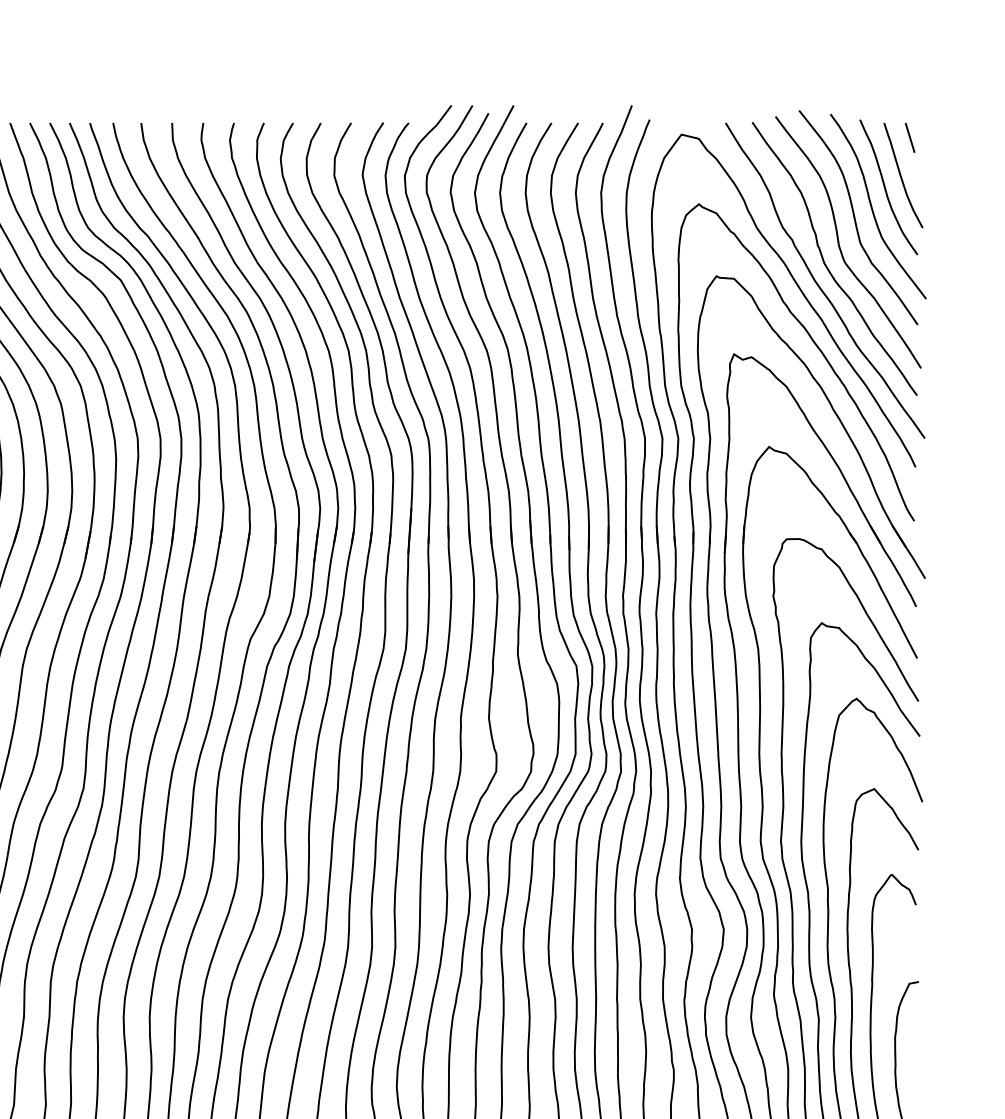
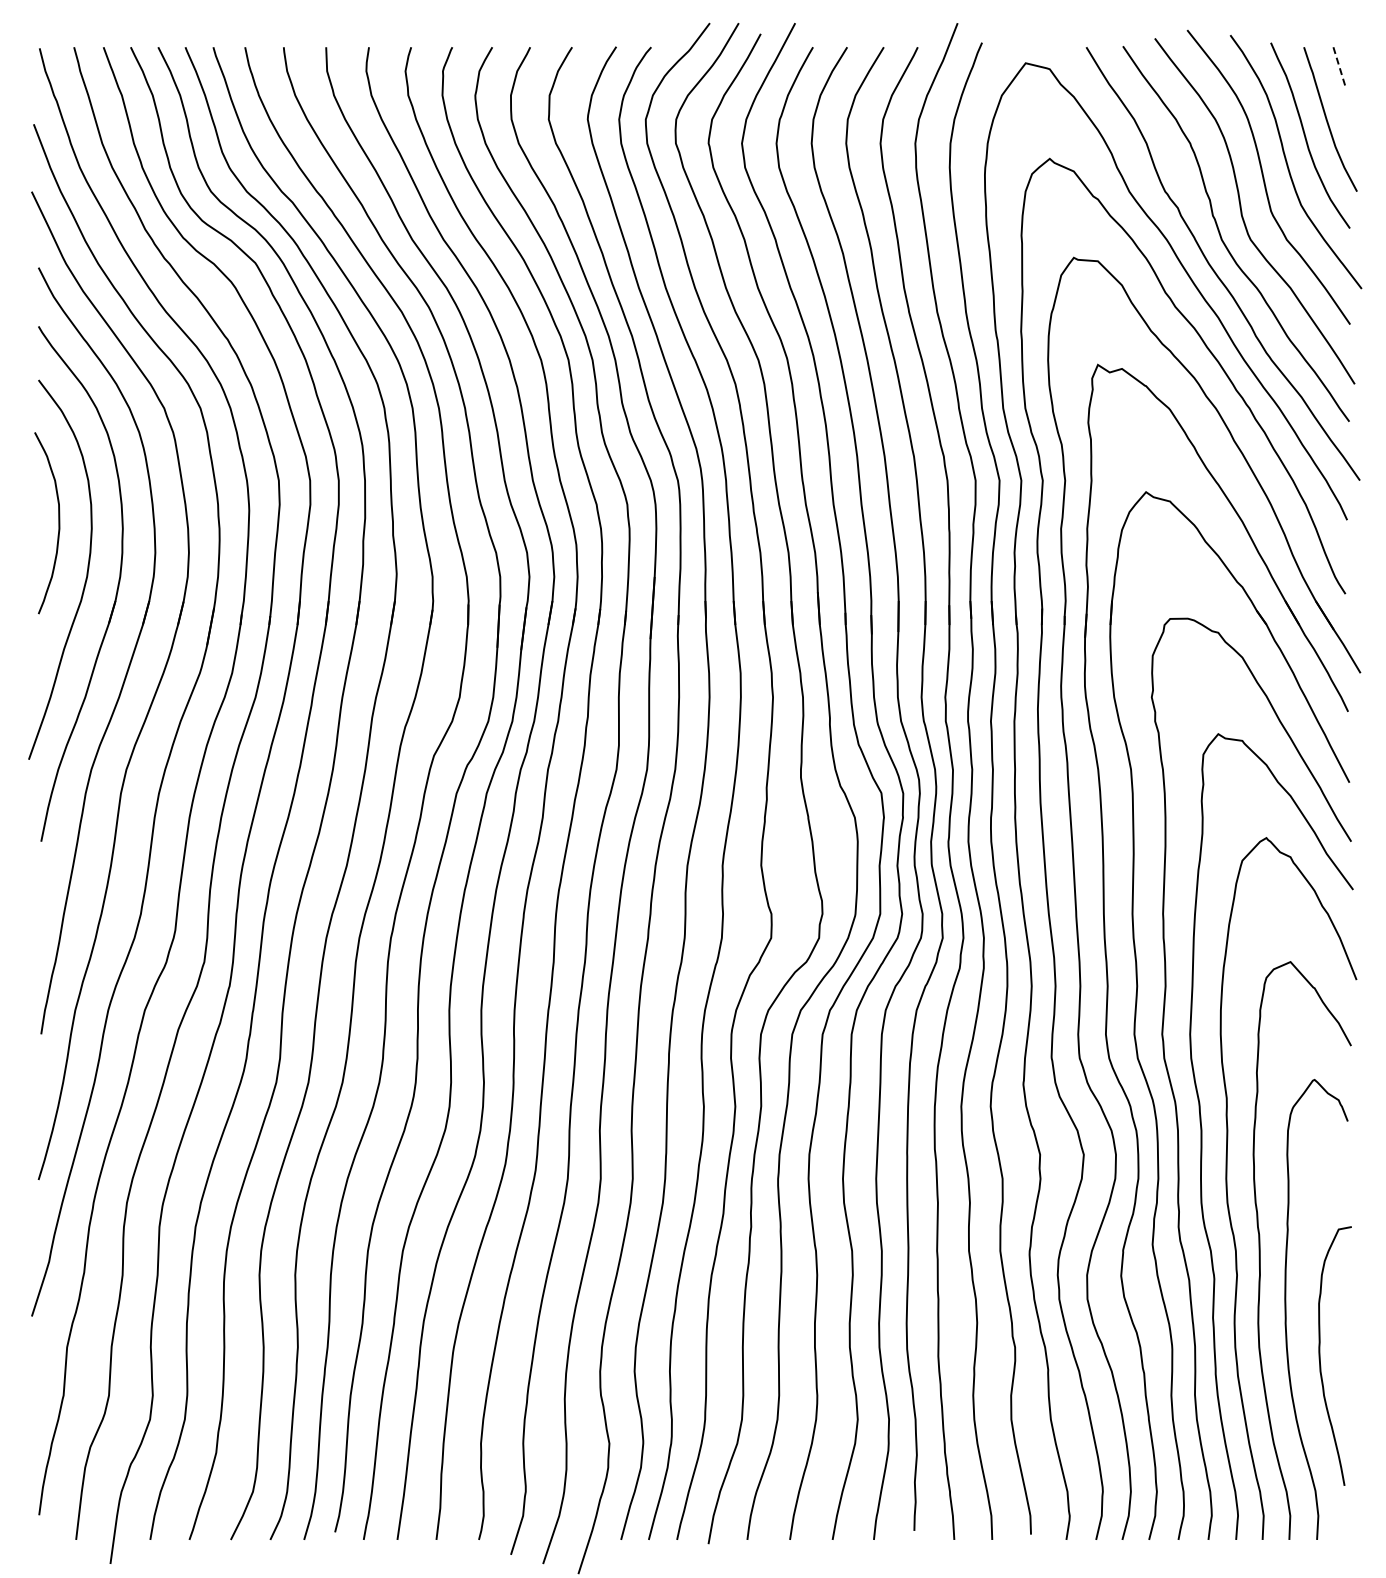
line: (909, 138) -> (1339, 68), solid -> dashed

